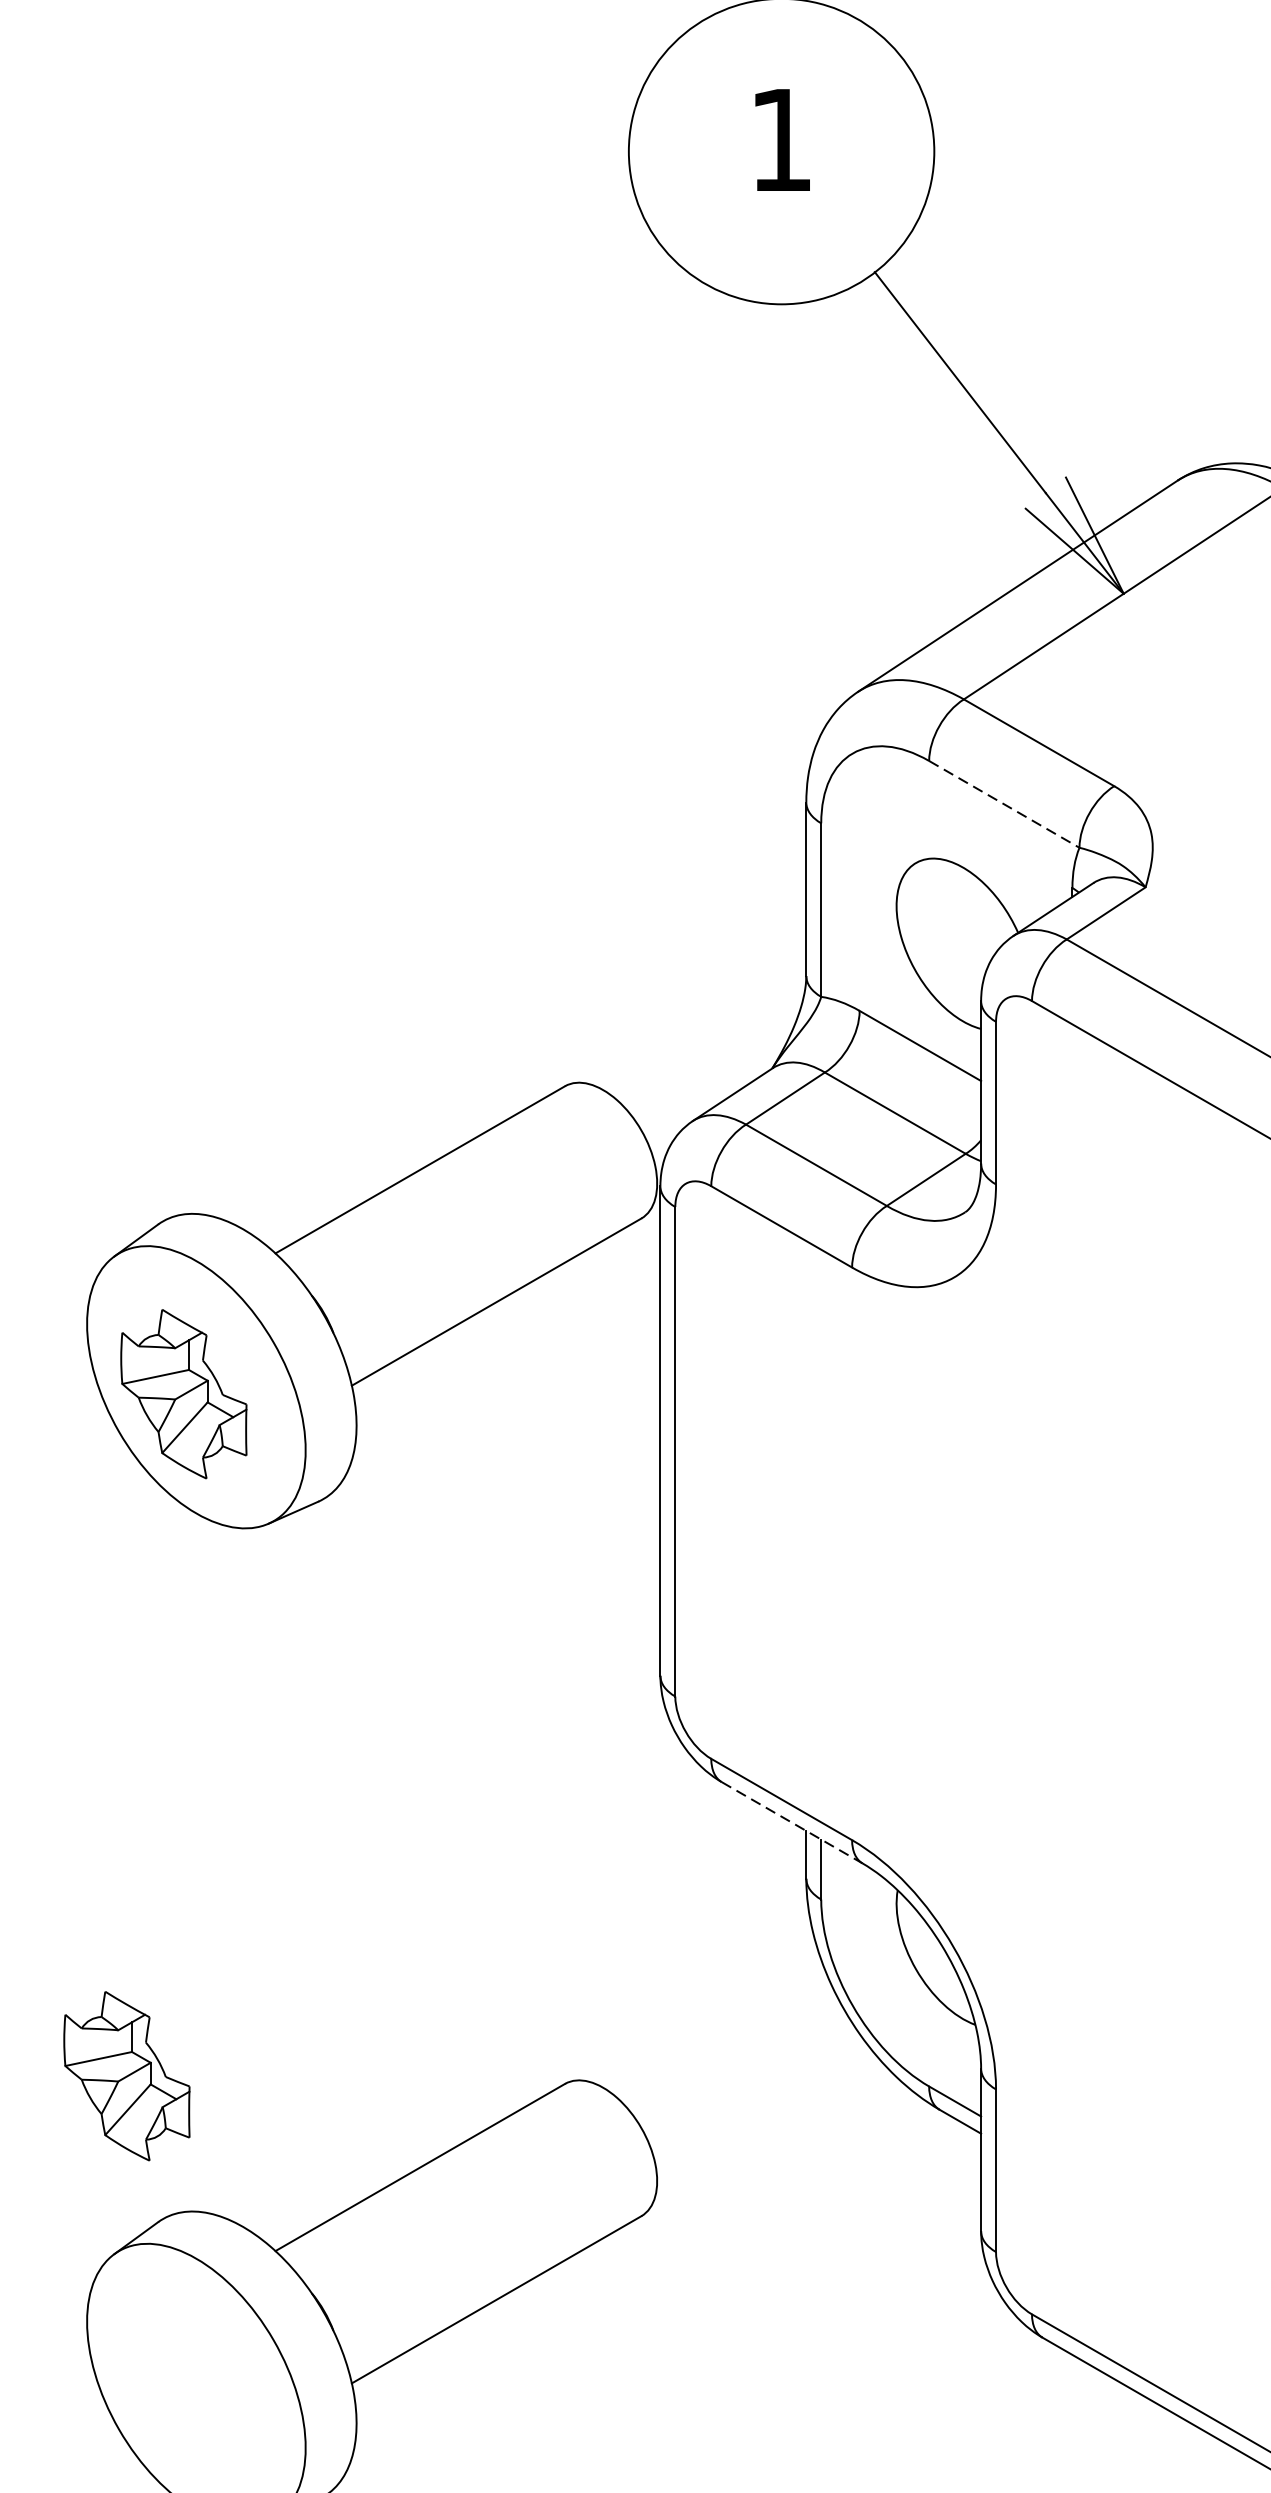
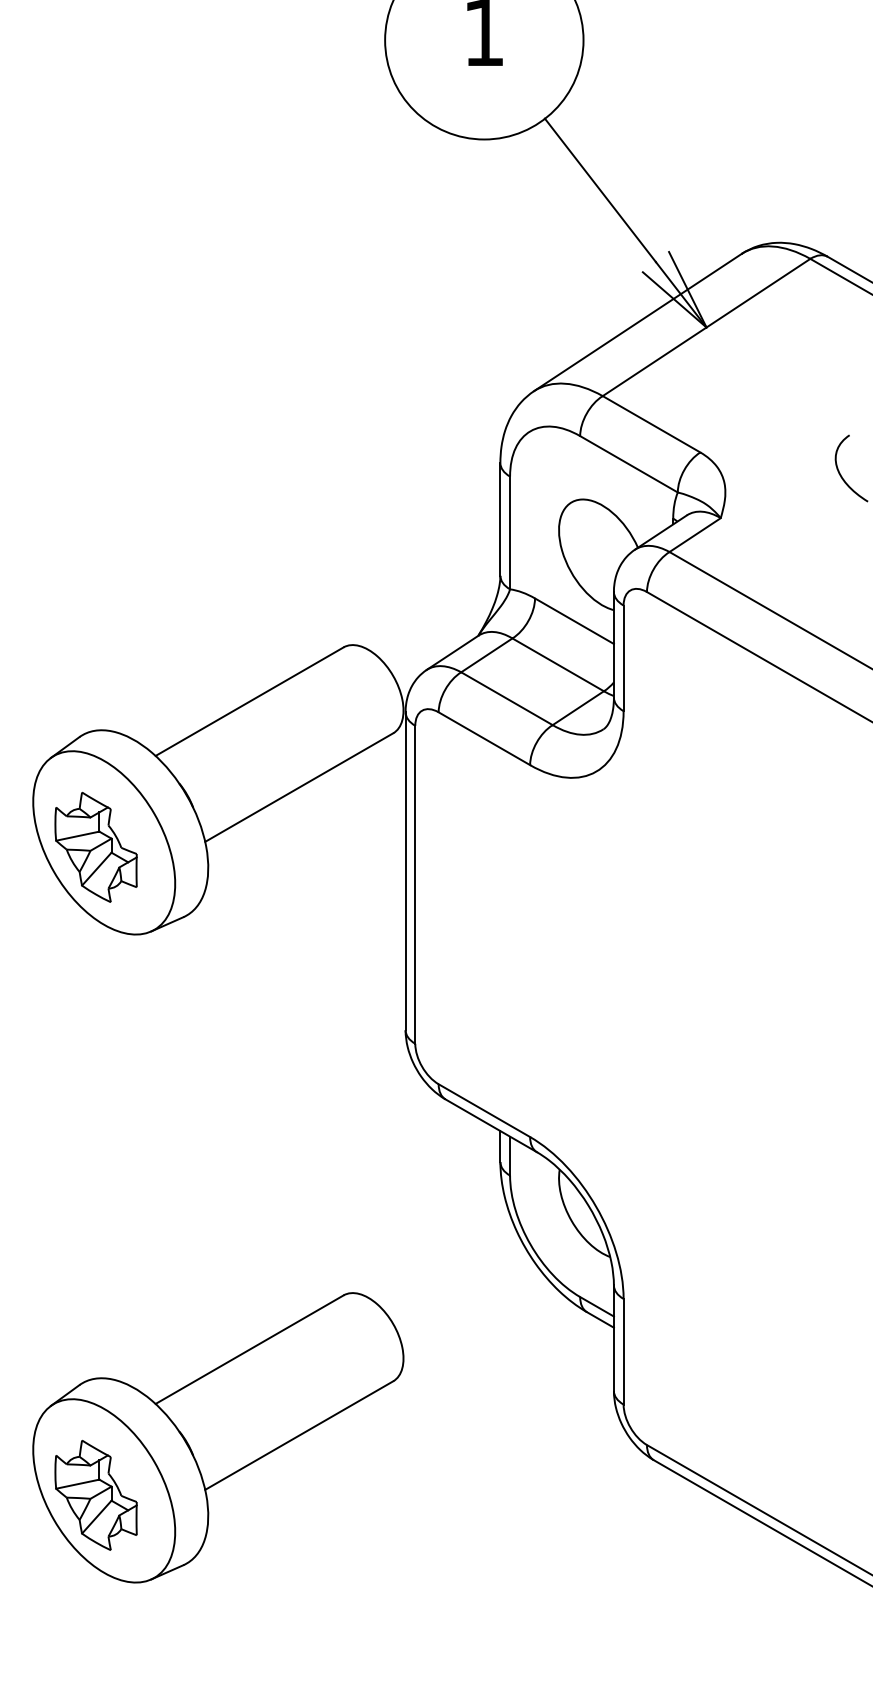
line: (1005, 804) -> (629, 464), dashed -> solid
line: (792, 1822) -> (491, 1125), dashed -> solid
part: (125, 2074) -> (95, 1494), moved

